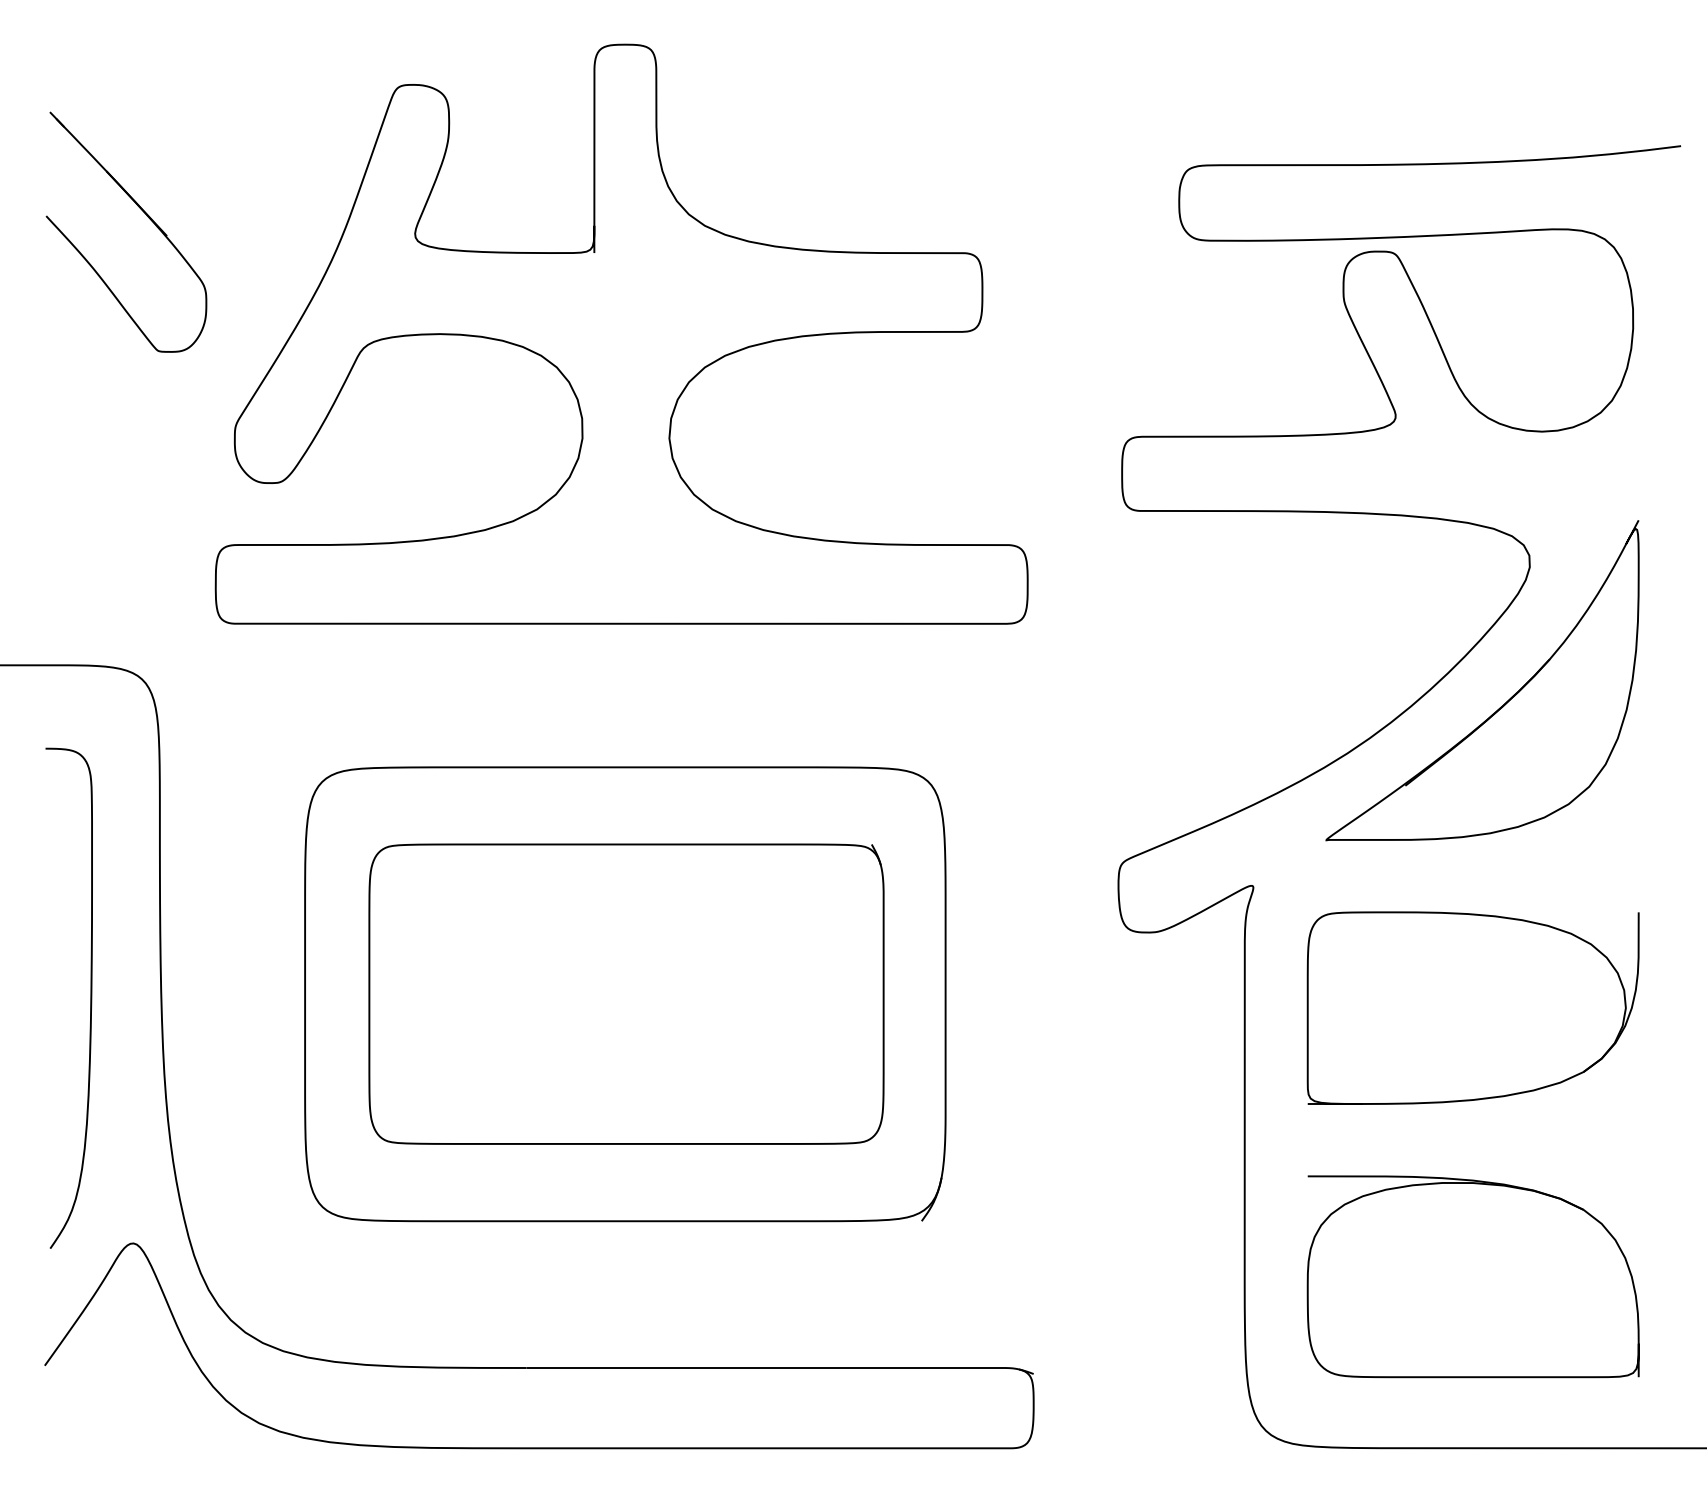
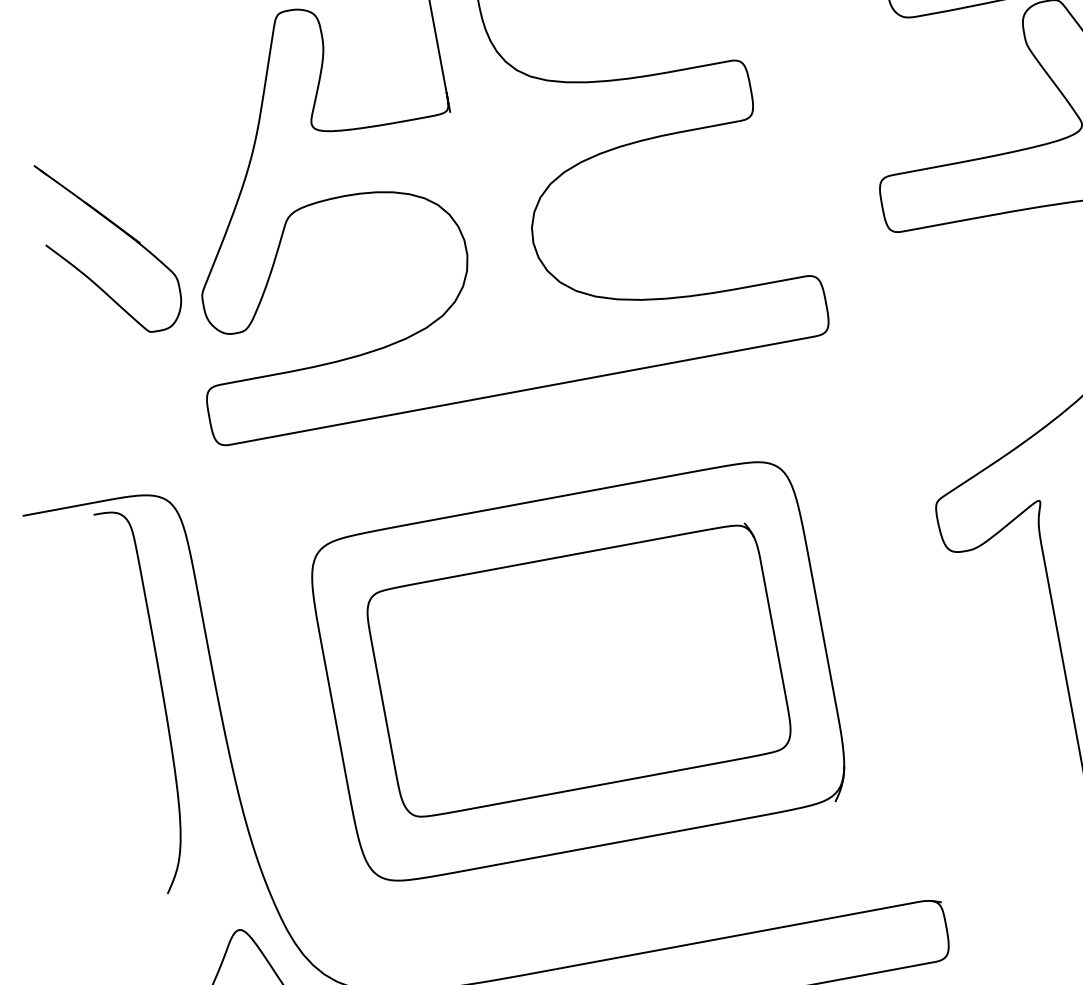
part: (147, 217) -> (122, 231), moved
curve: (90, 997) -> (162, 697), moved

